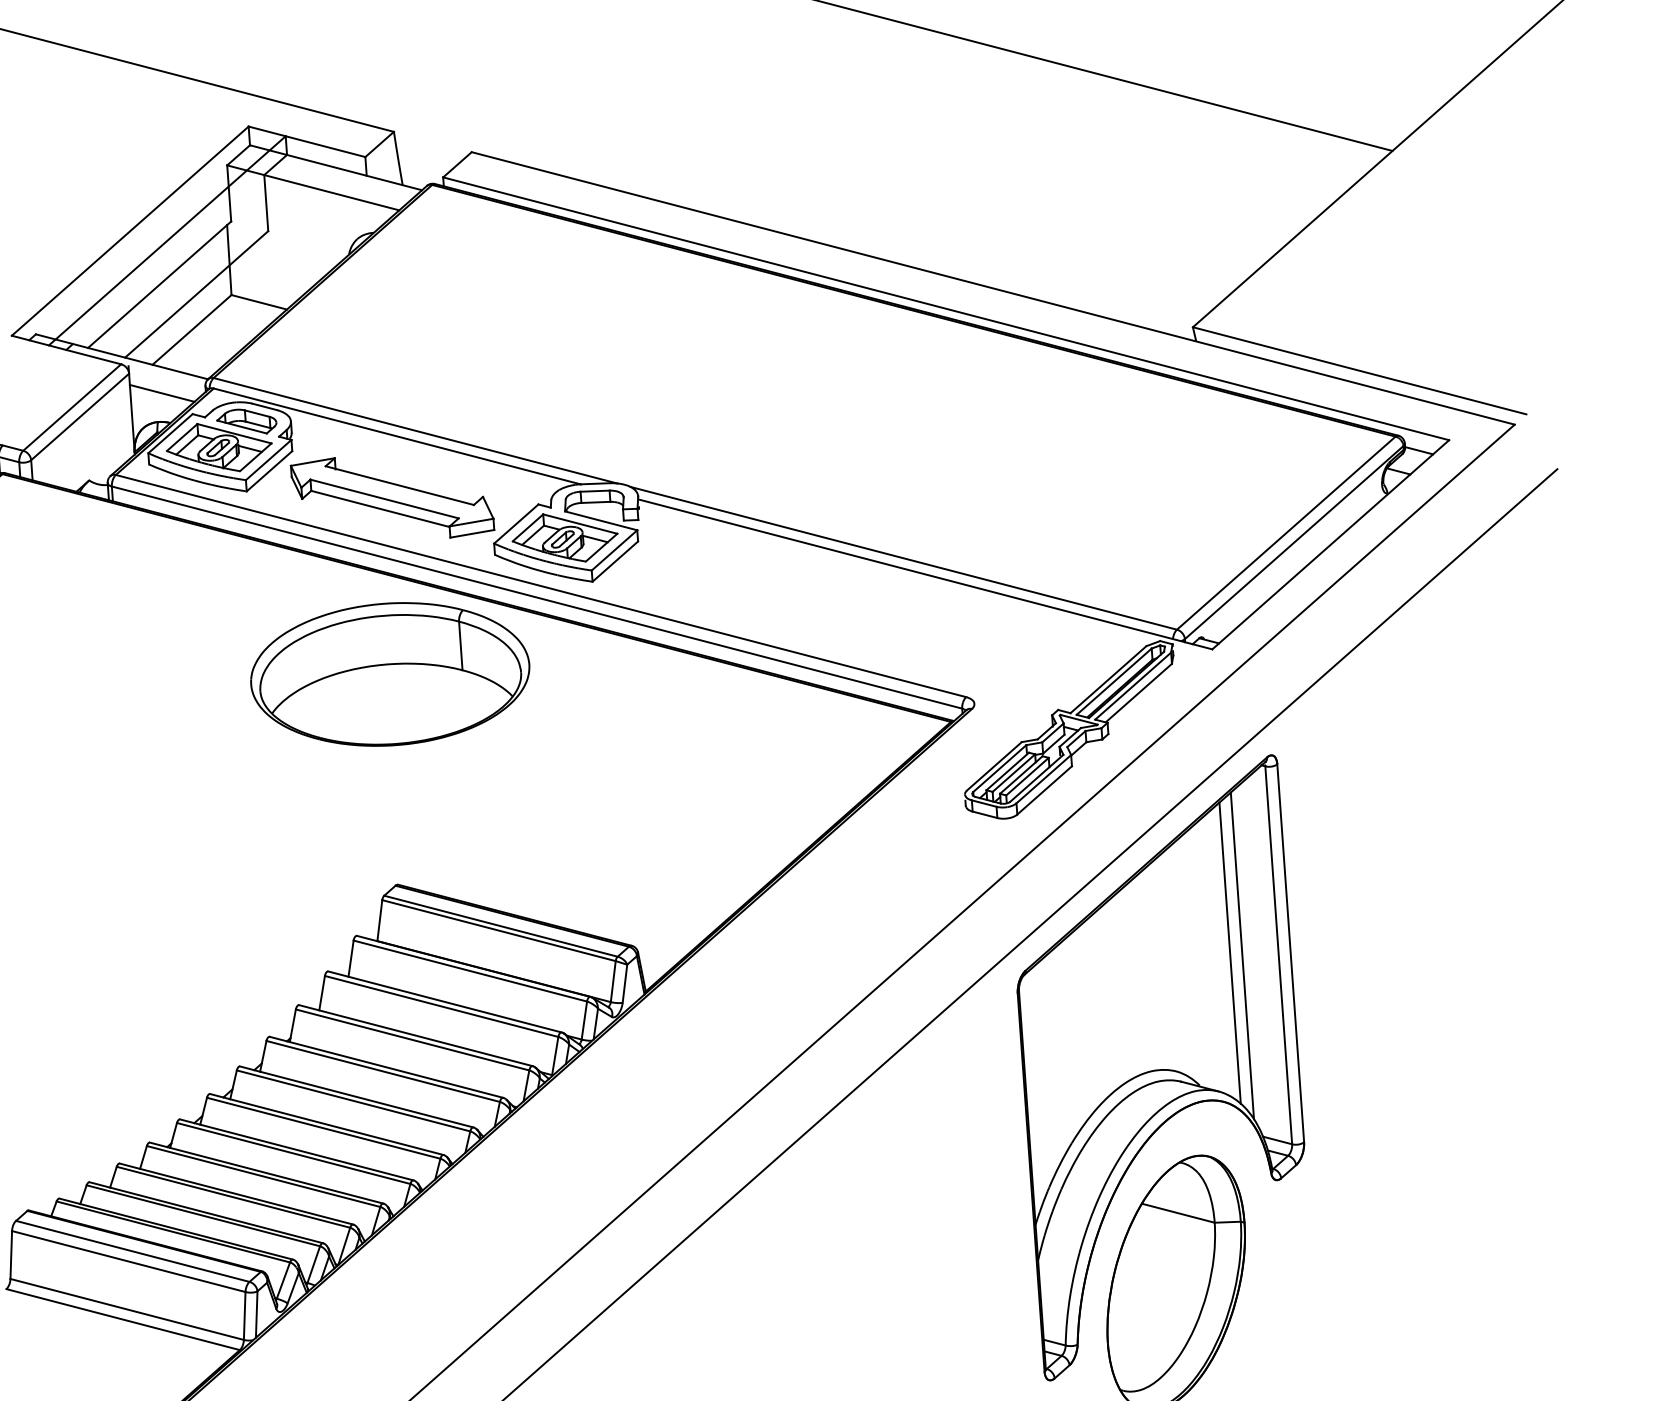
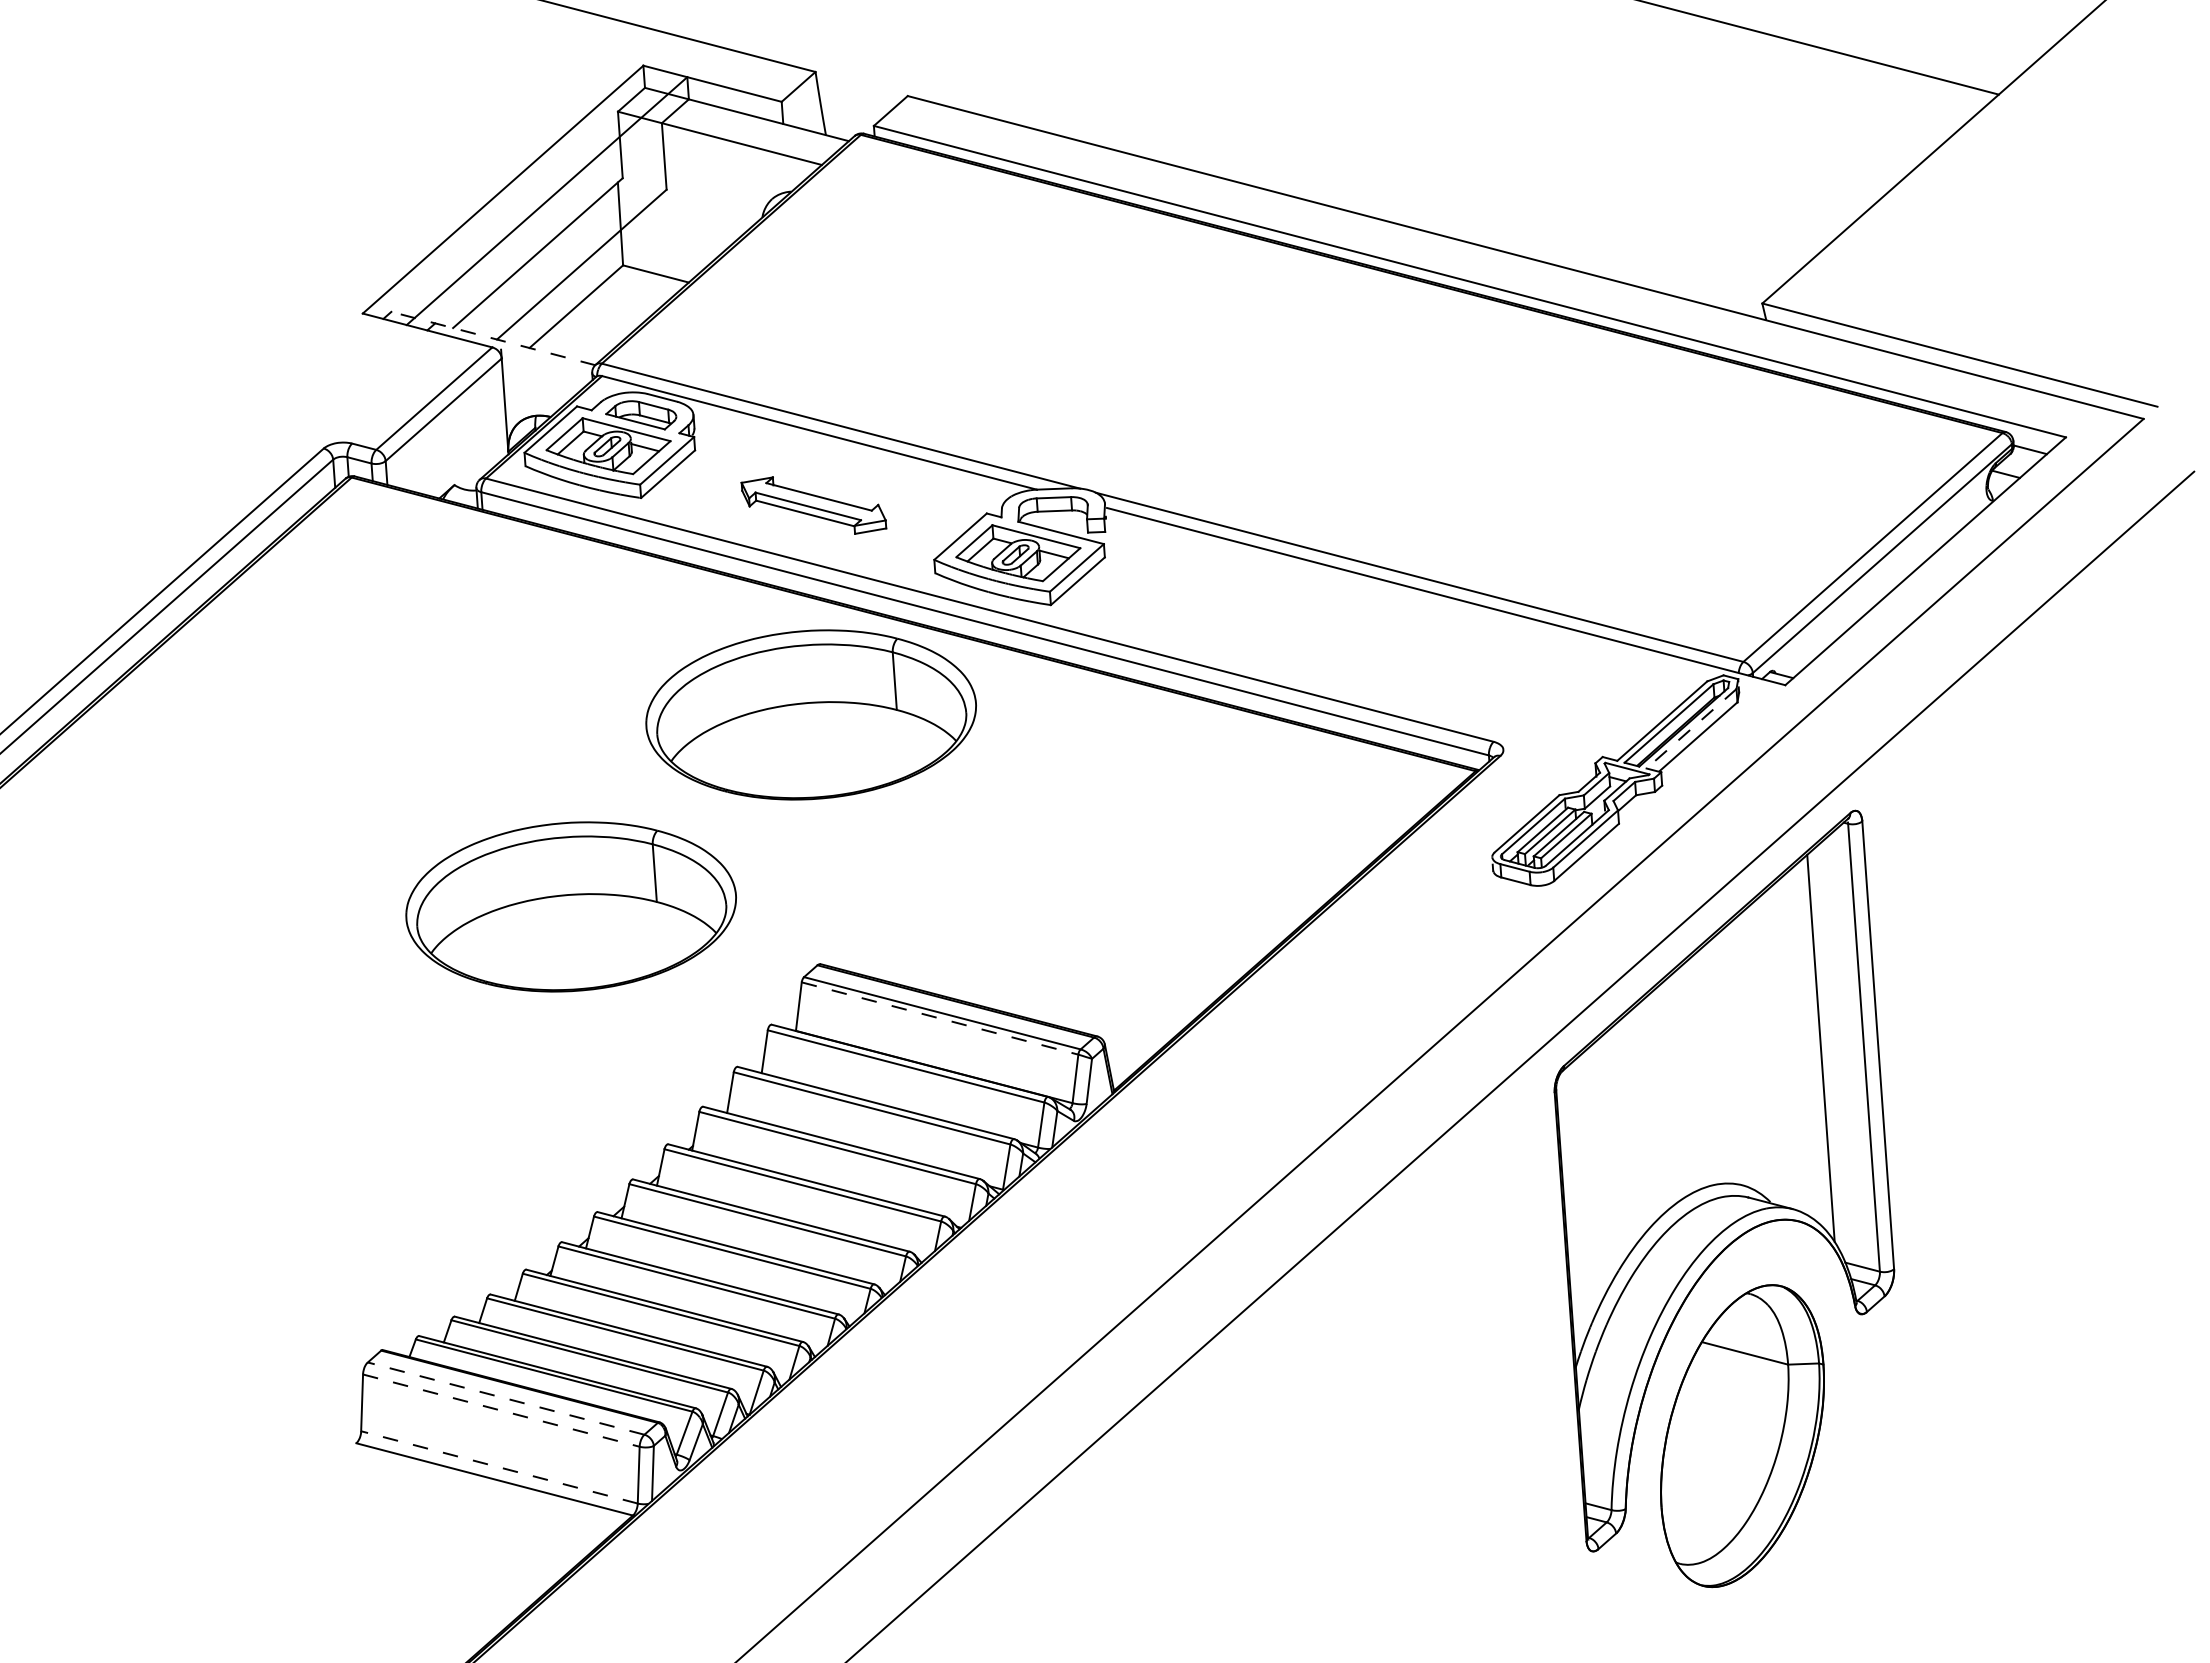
line: (122, 356) -> (493, 338), solid -> dashed
line: (161, 393) -> (540, 381), removed
part: (392, 497) -> (813, 505), size x0.6
line: (1133, 686) -> (1691, 729), solid -> dashed
part: (187, 836) -> (570, 906), added
line: (499, 930) -> (940, 1018), solid -> dashed
line: (1230, 953) -> (1806, 1045), removed
line: (133, 1251) -> (506, 1398), solid -> dashed
line: (128, 1261) -> (501, 1410), solid -> dashed
line: (127, 1309) -> (499, 1467), solid -> dashed

